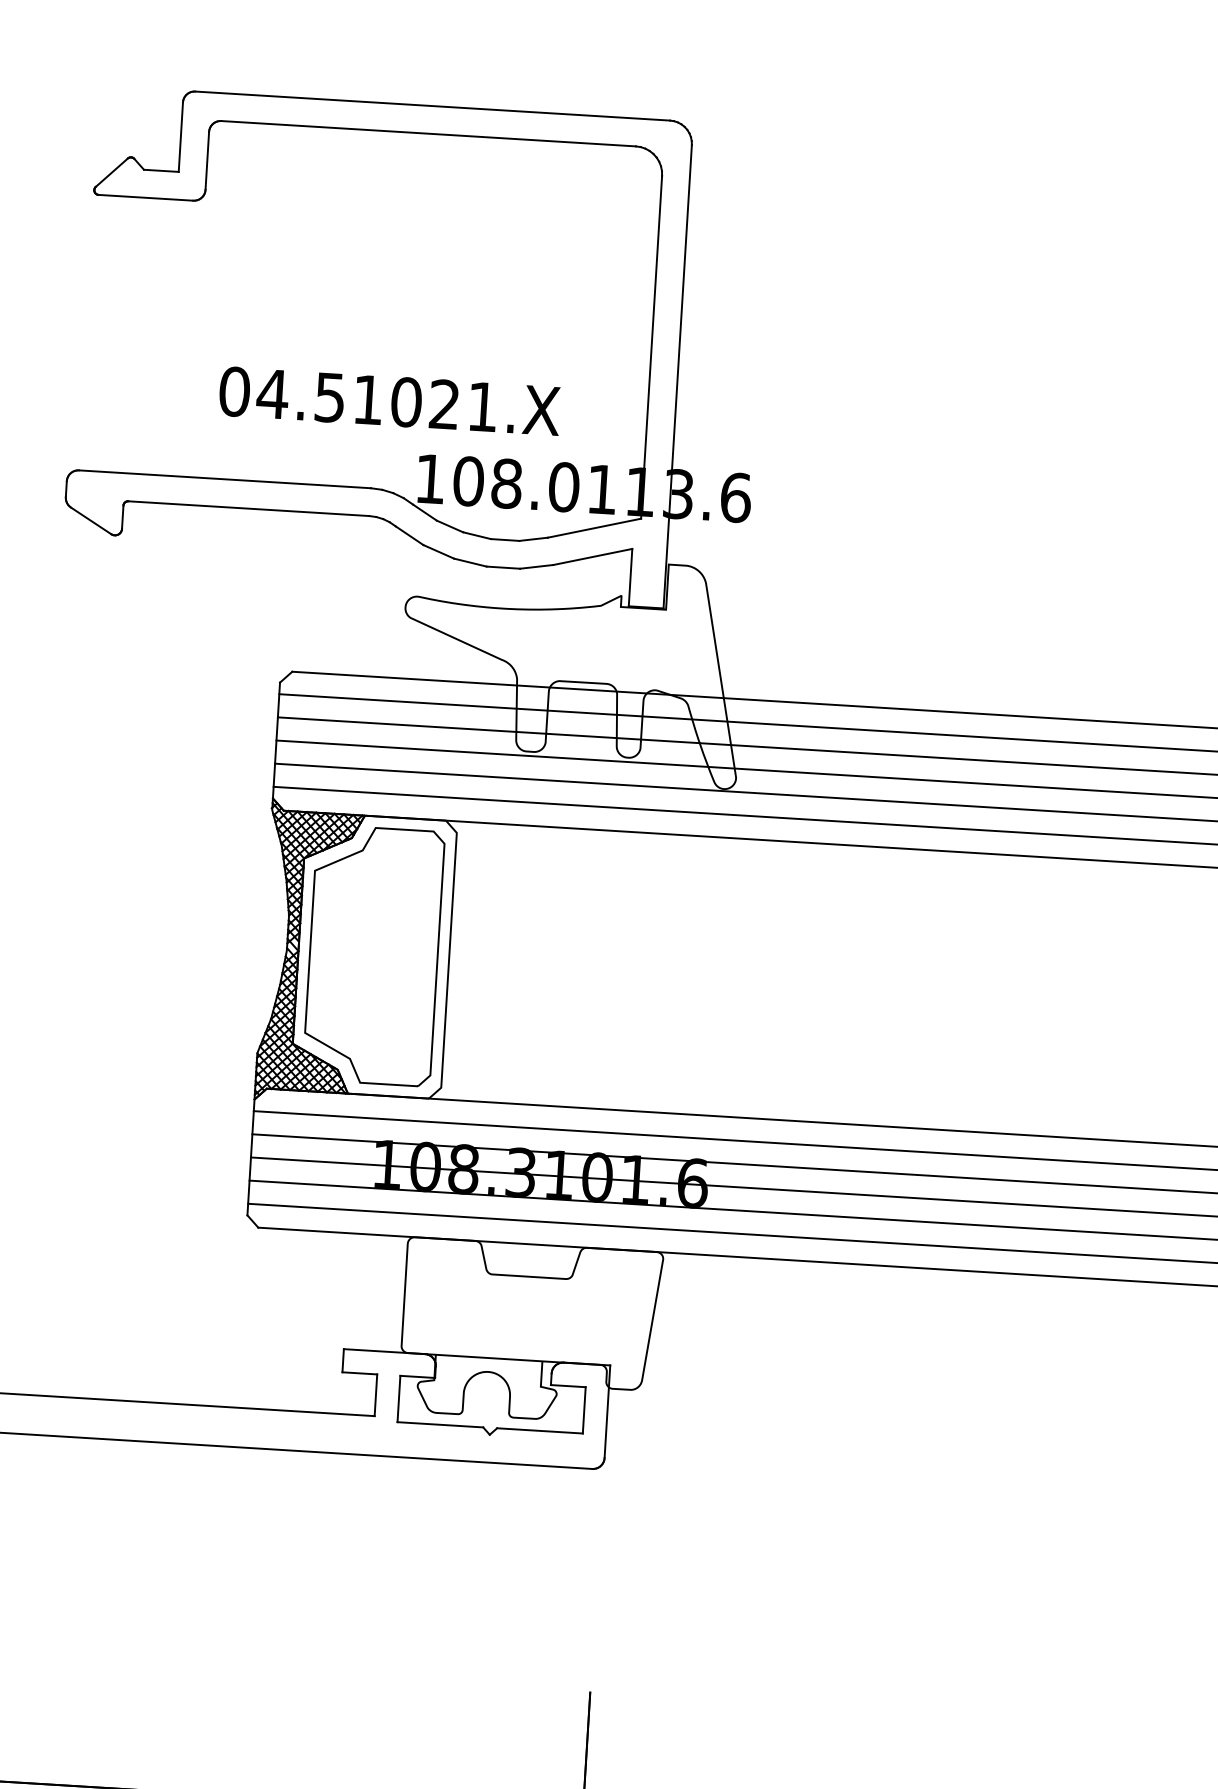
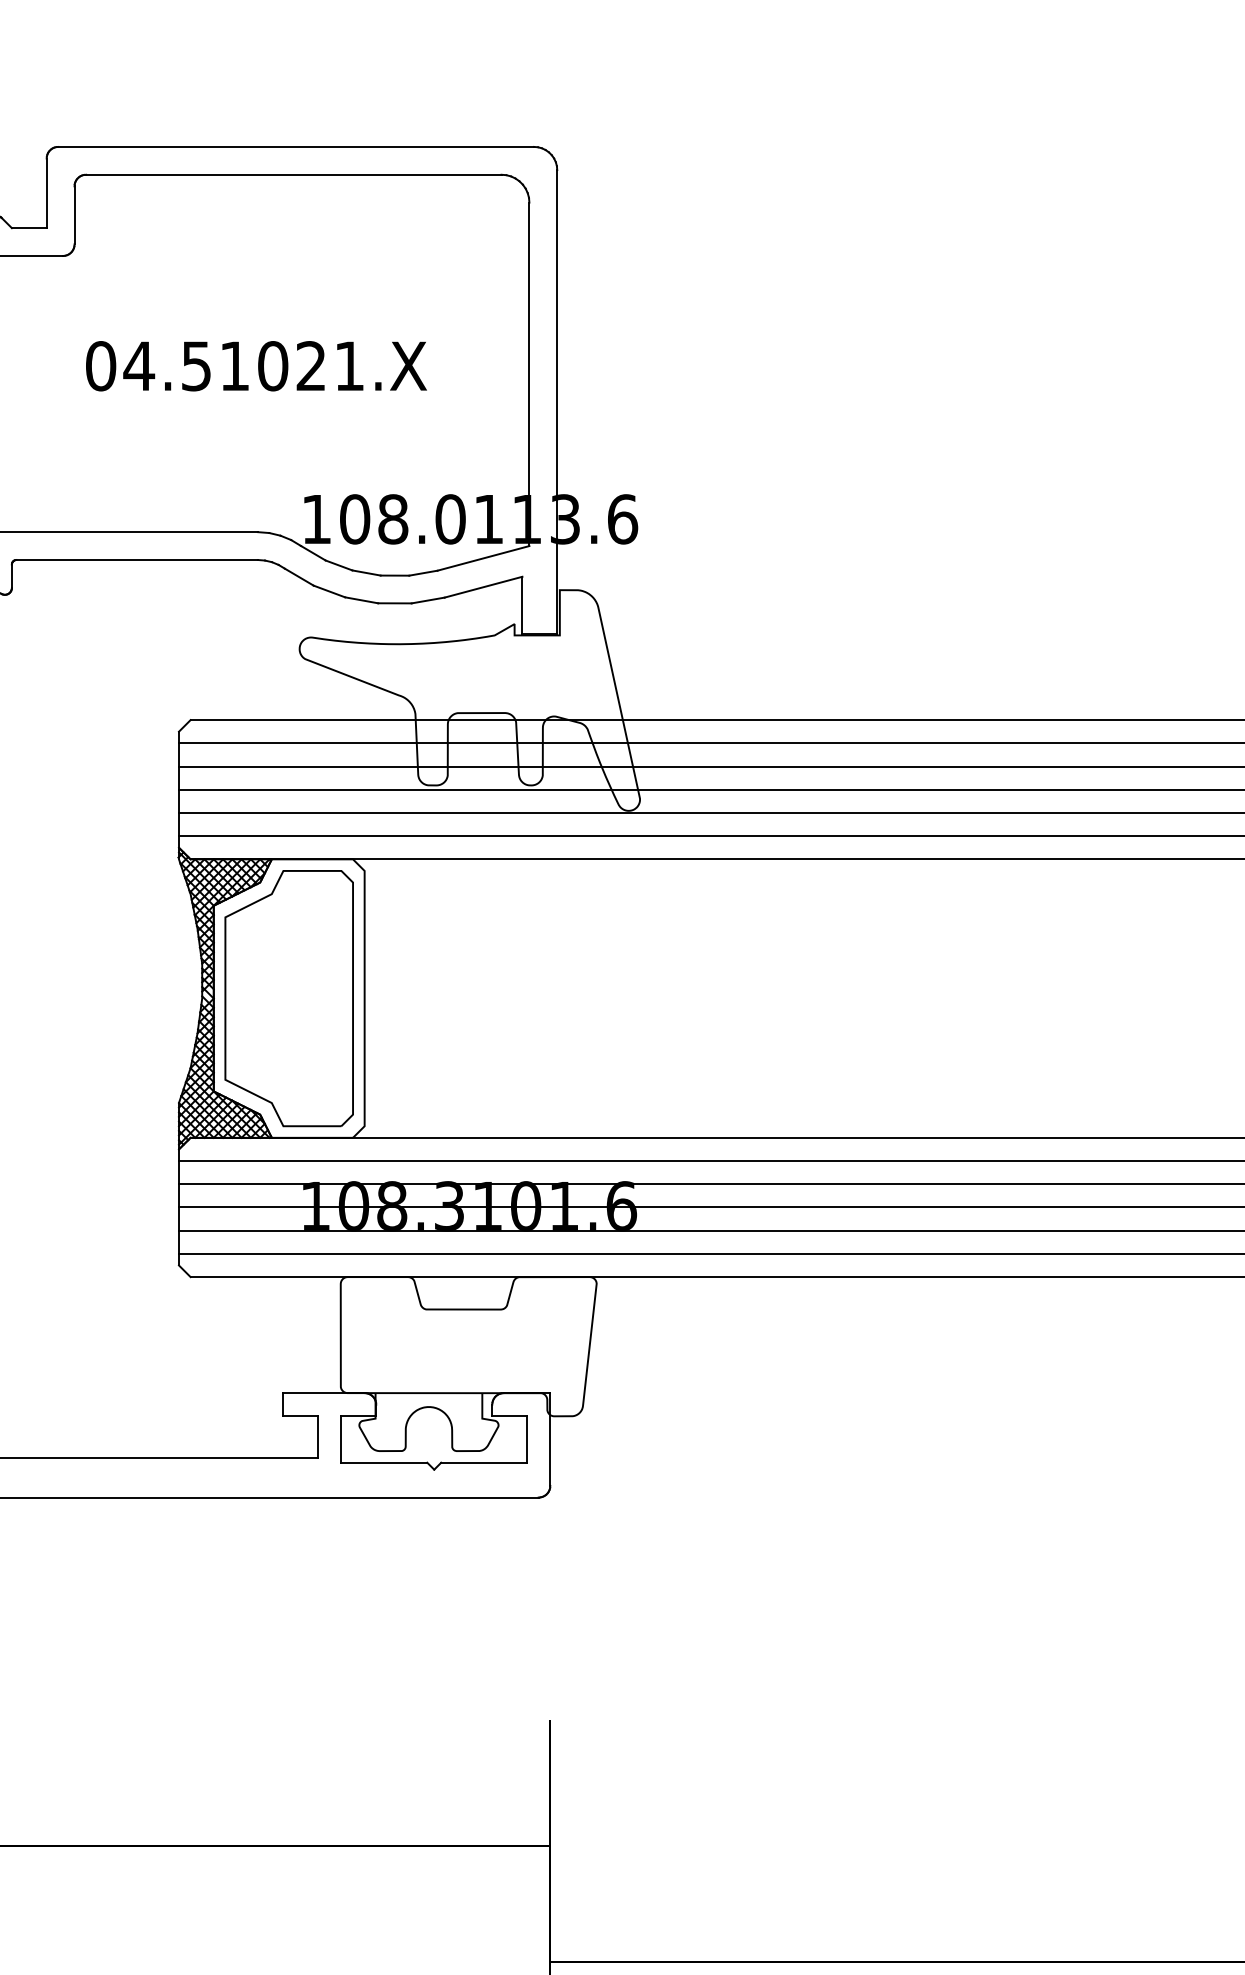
text: (389, 401) -> (256, 366), moved

